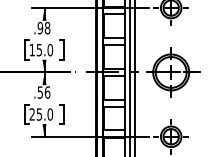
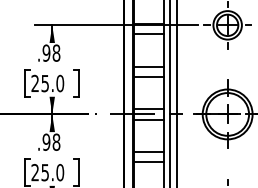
text: (31, 49) -> (34, 82), 15.0 -> 25.0
text: (43, 92) -> (50, 142), .56 -> .98

